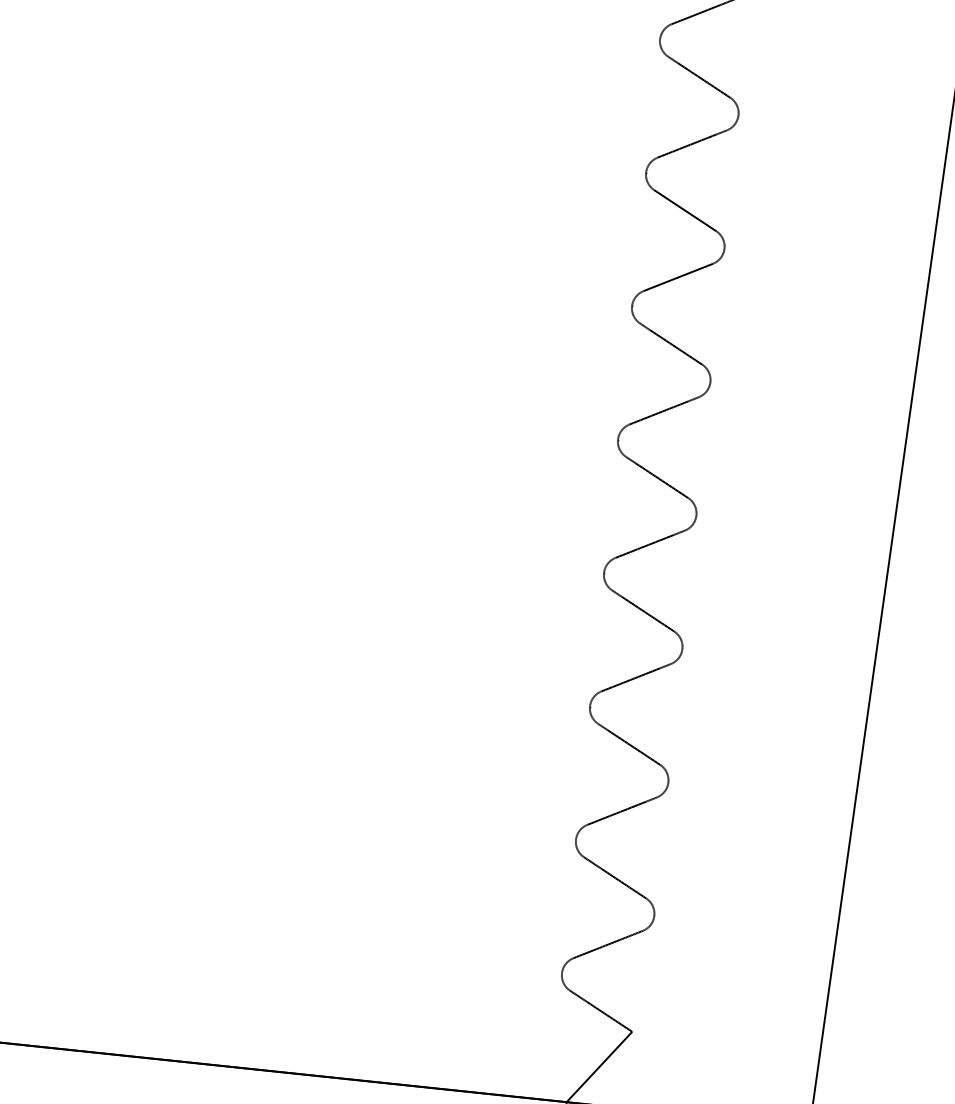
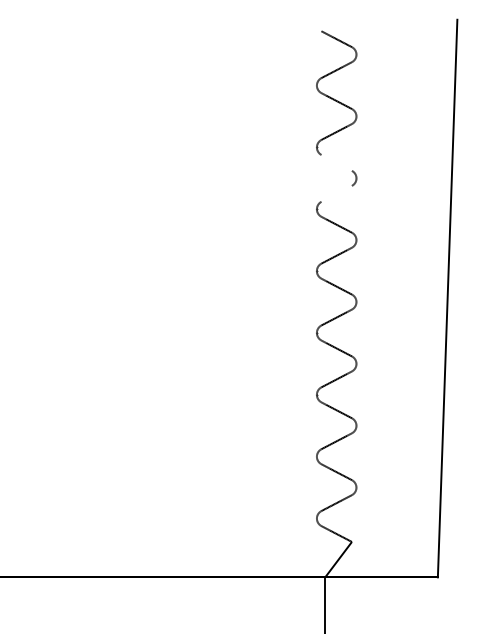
line: (684, 209) -> (336, 162), removed
line: (677, 276) -> (336, 193), removed

